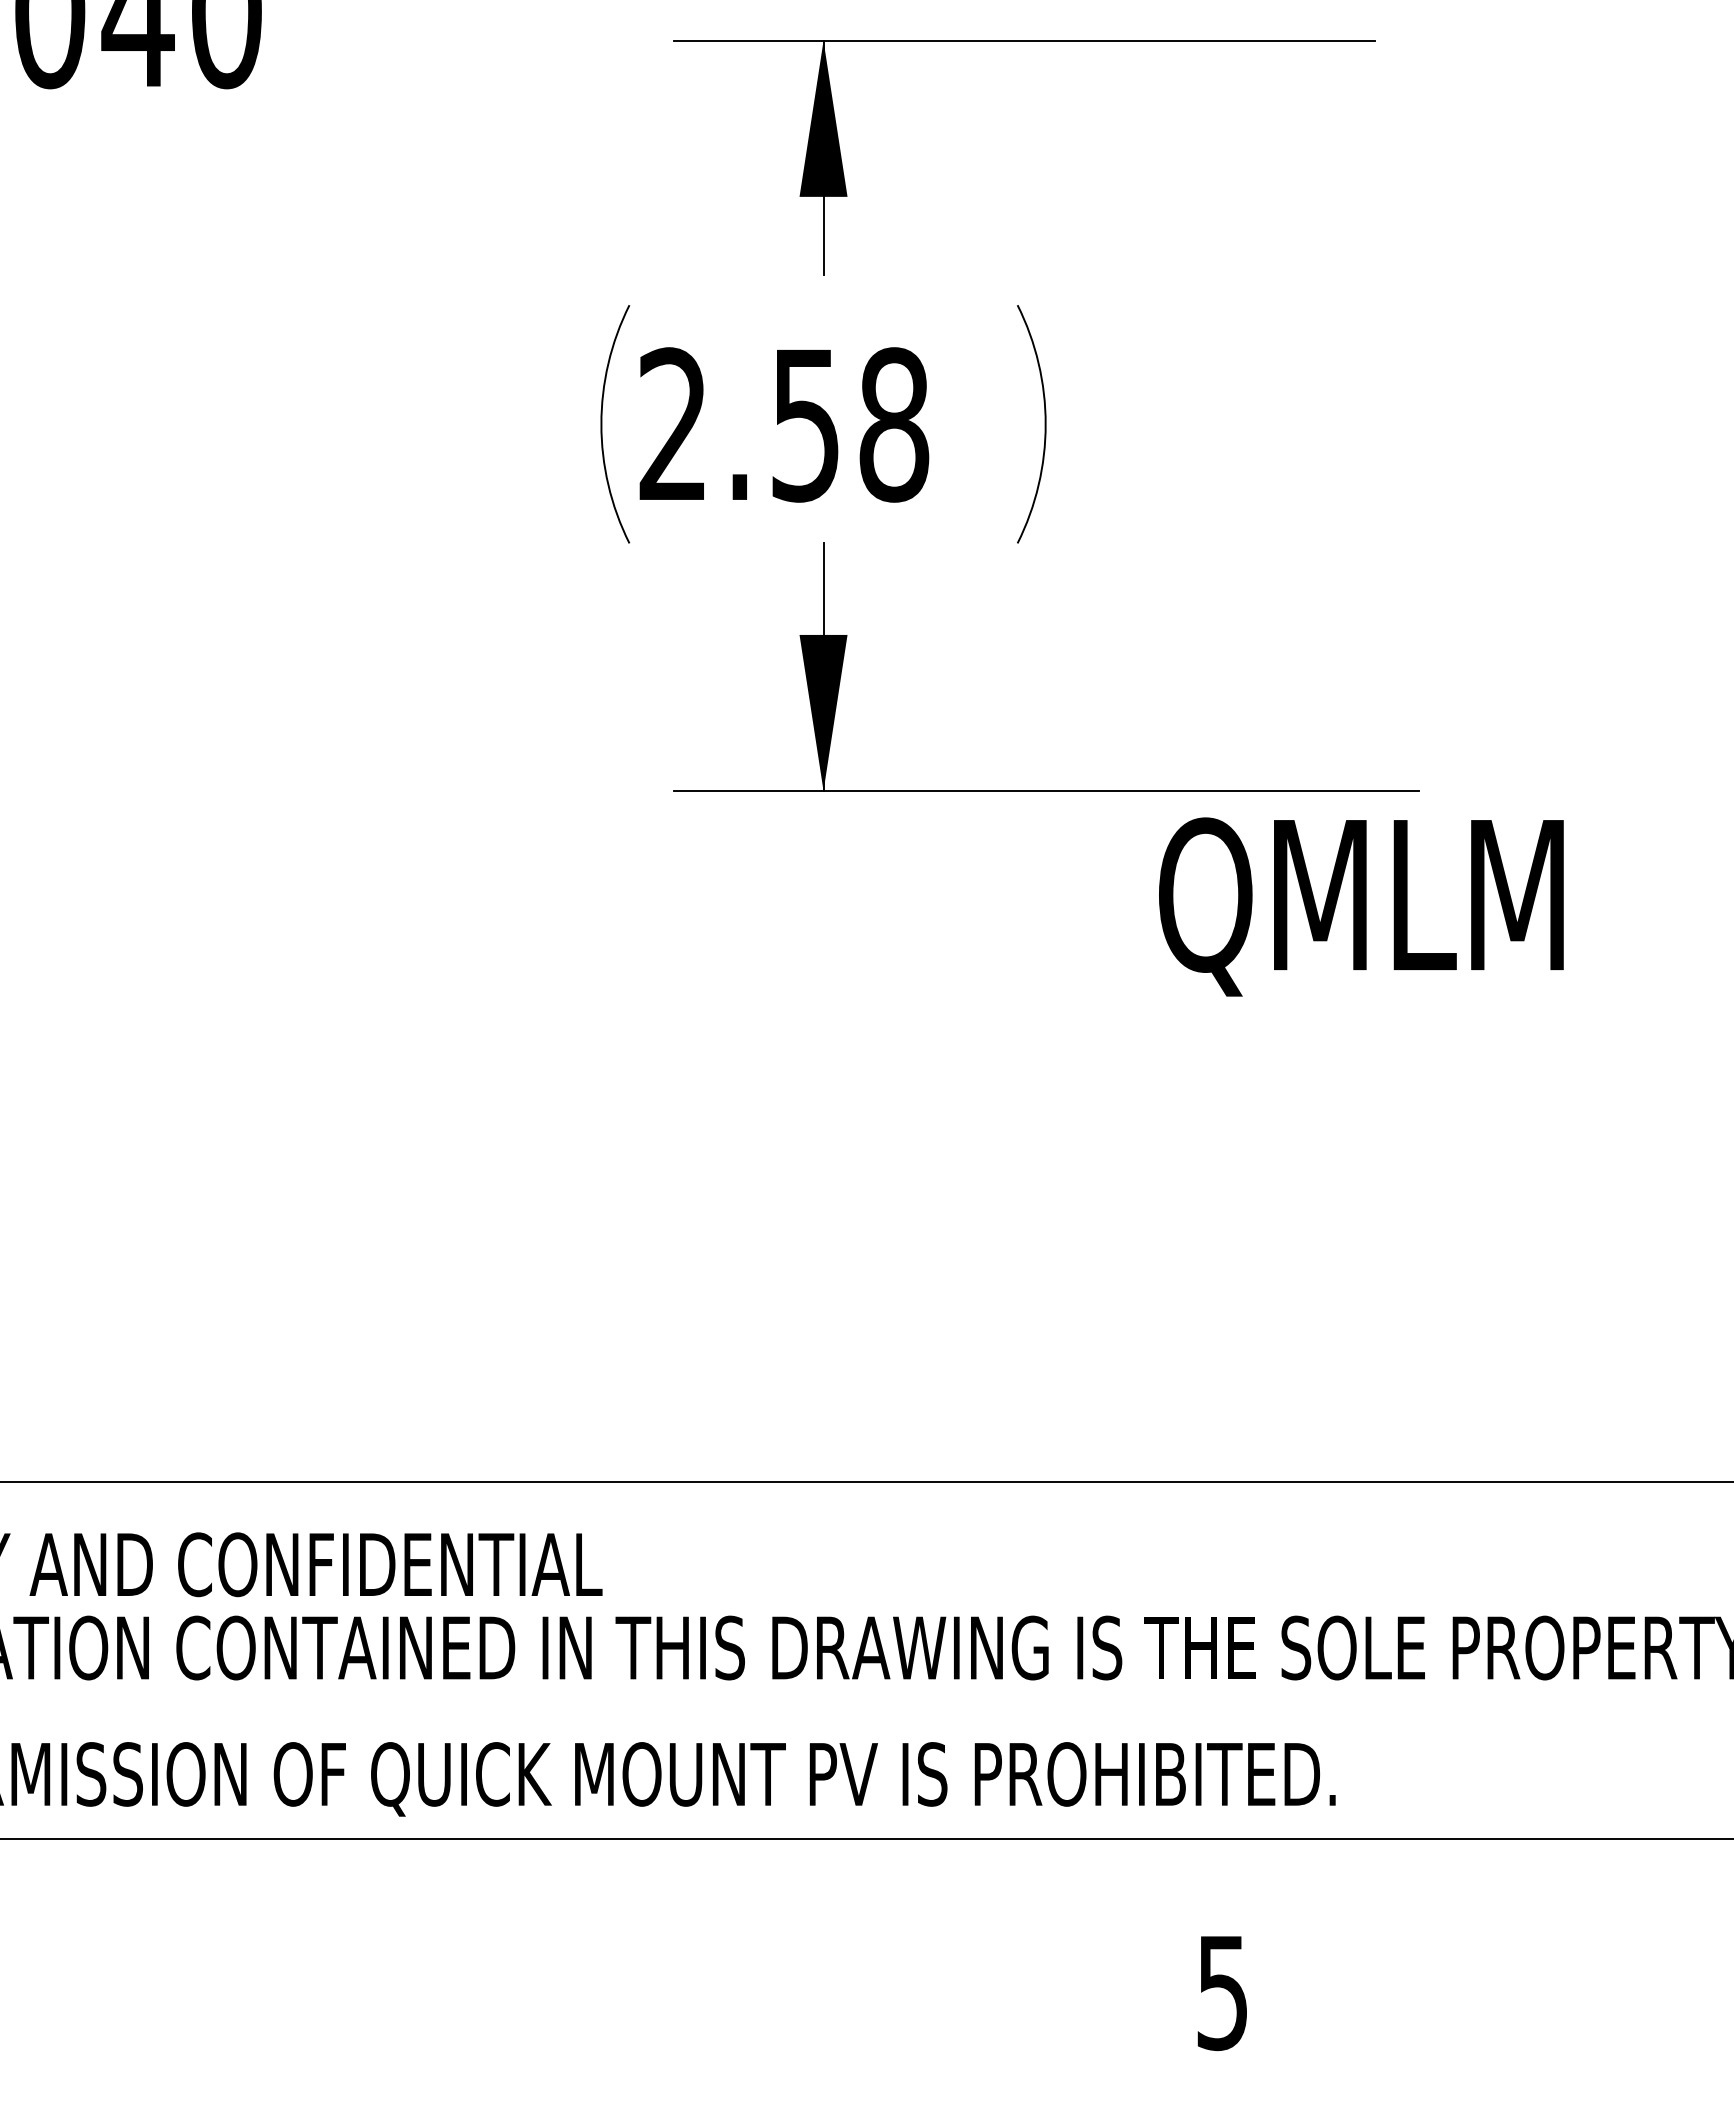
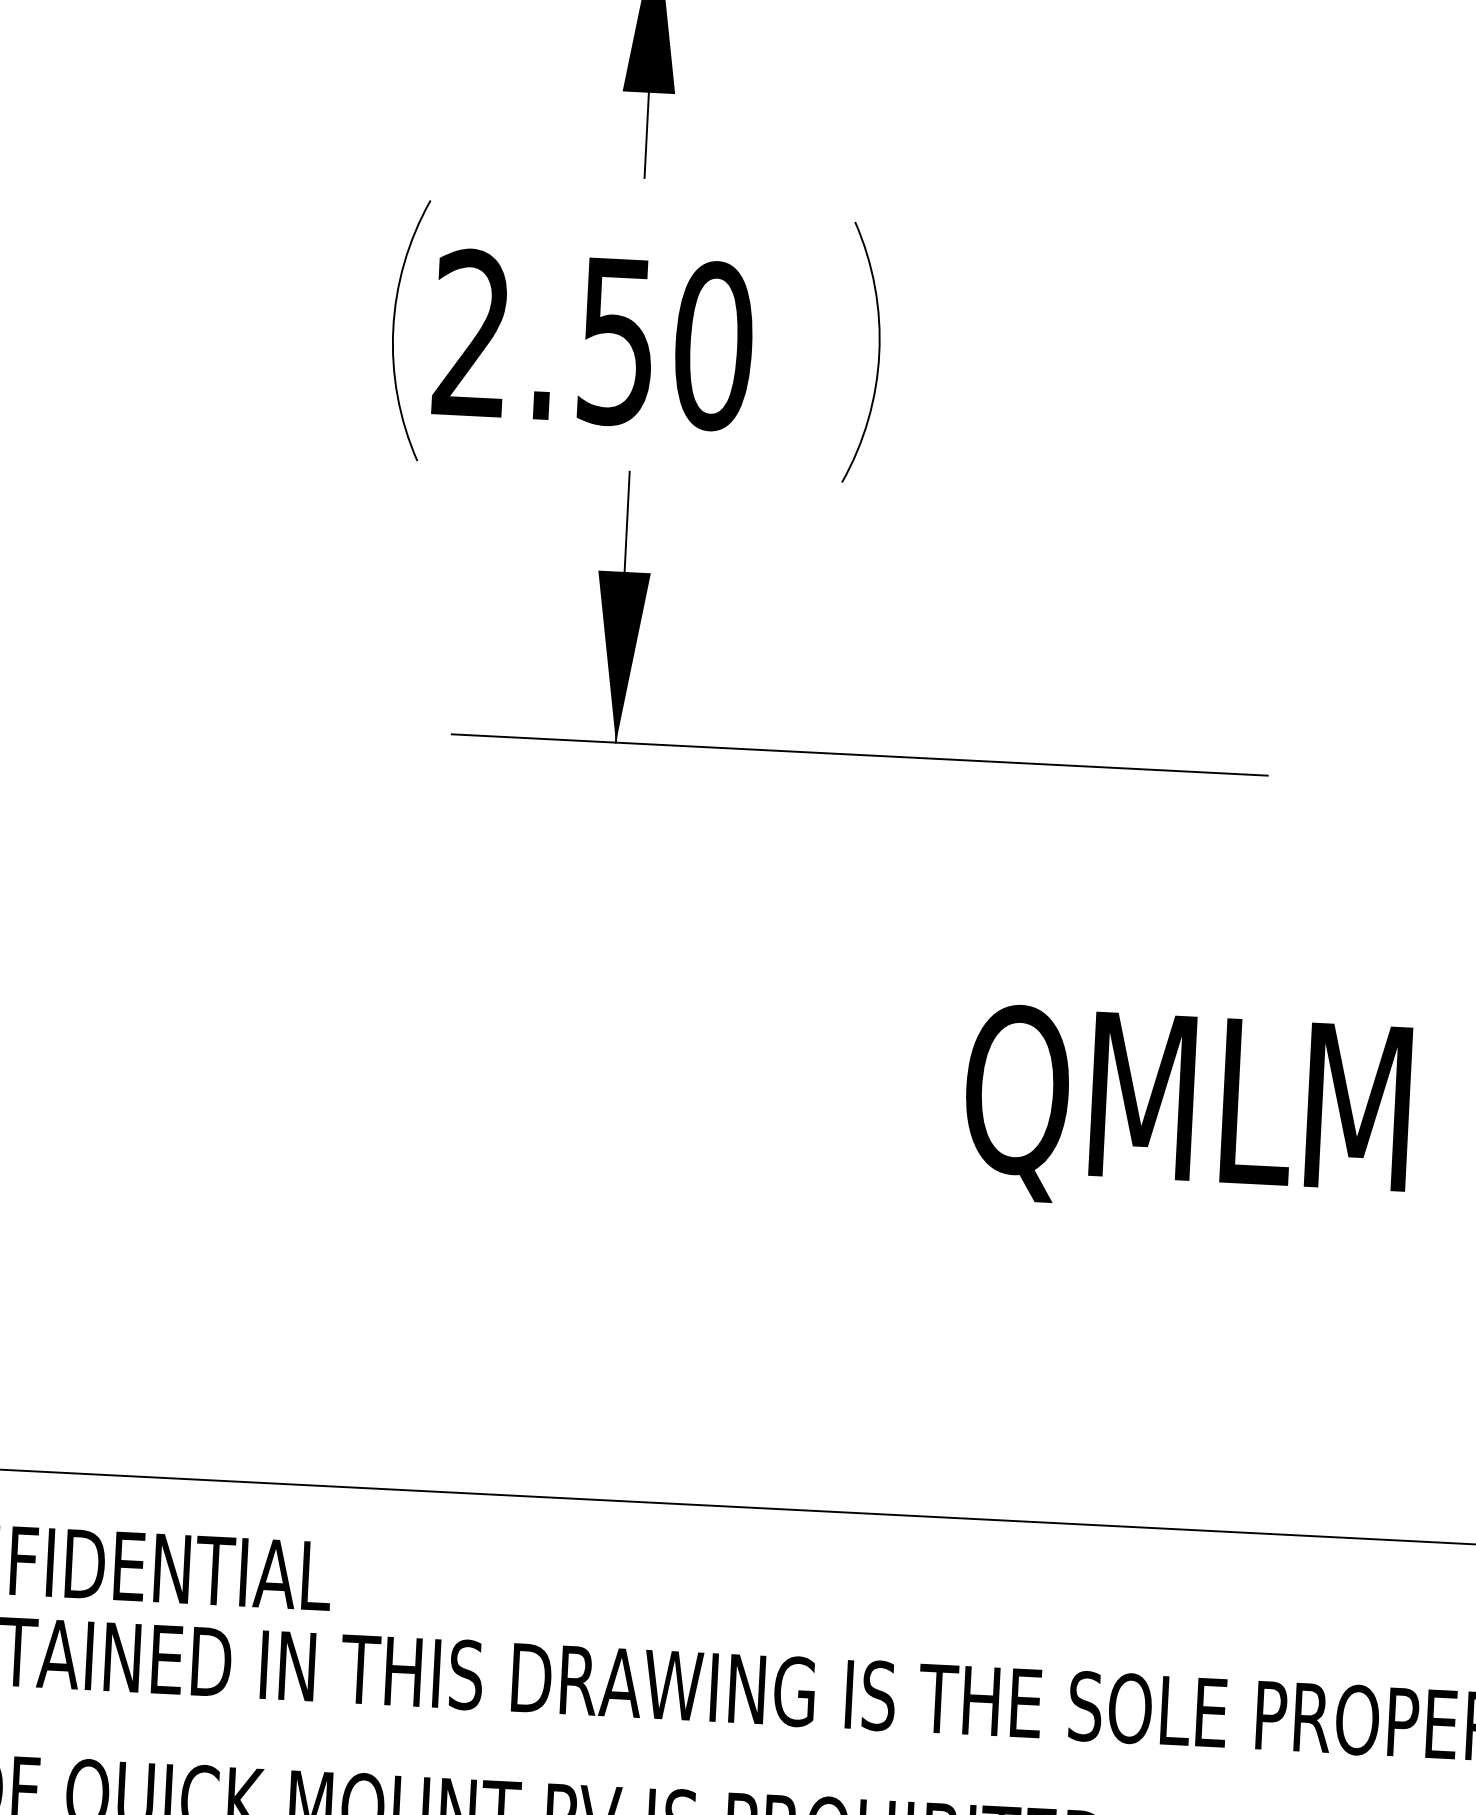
text: (894, 424) -> (713, 345), 2.58 -> 2.50
text: (1361, 906) -> (1187, 1111), moved

